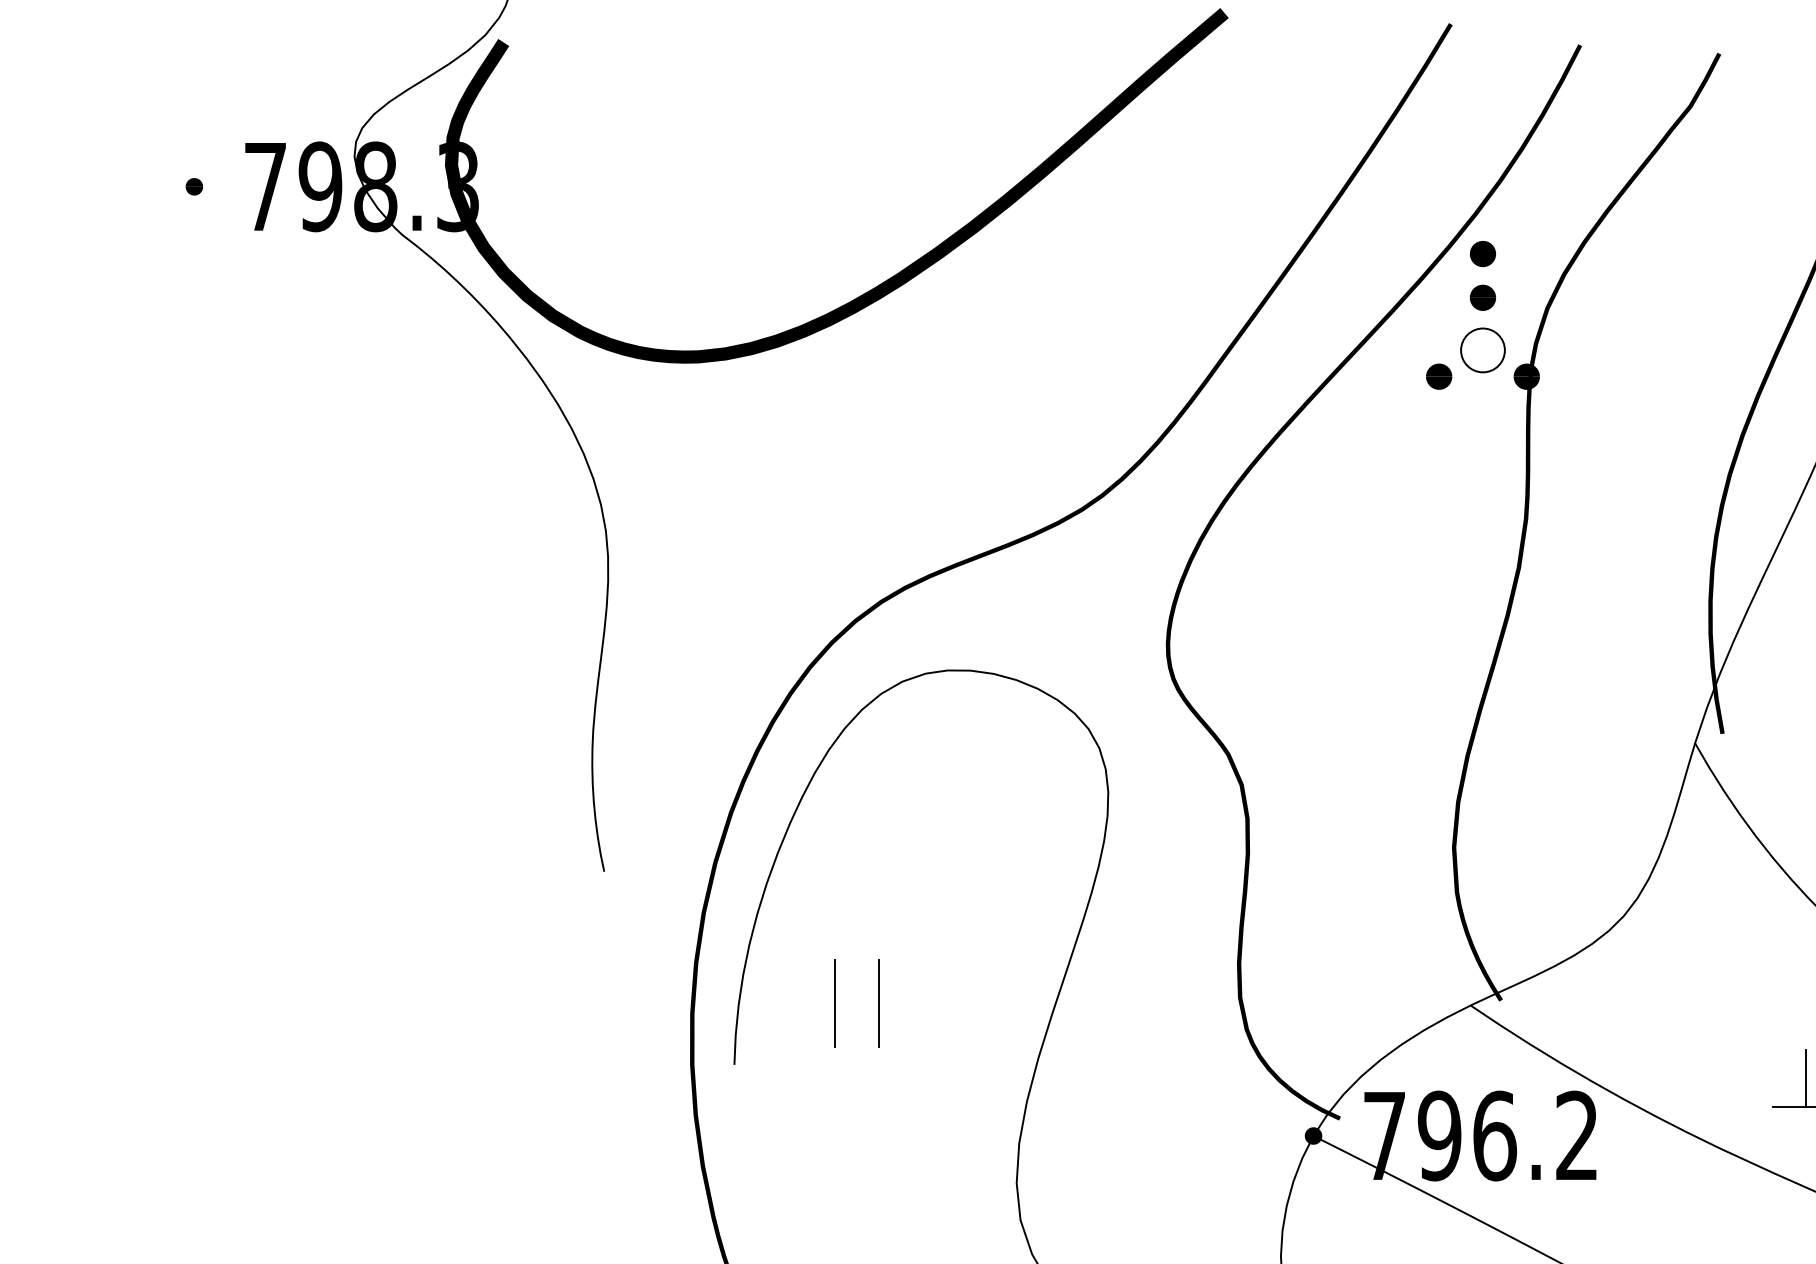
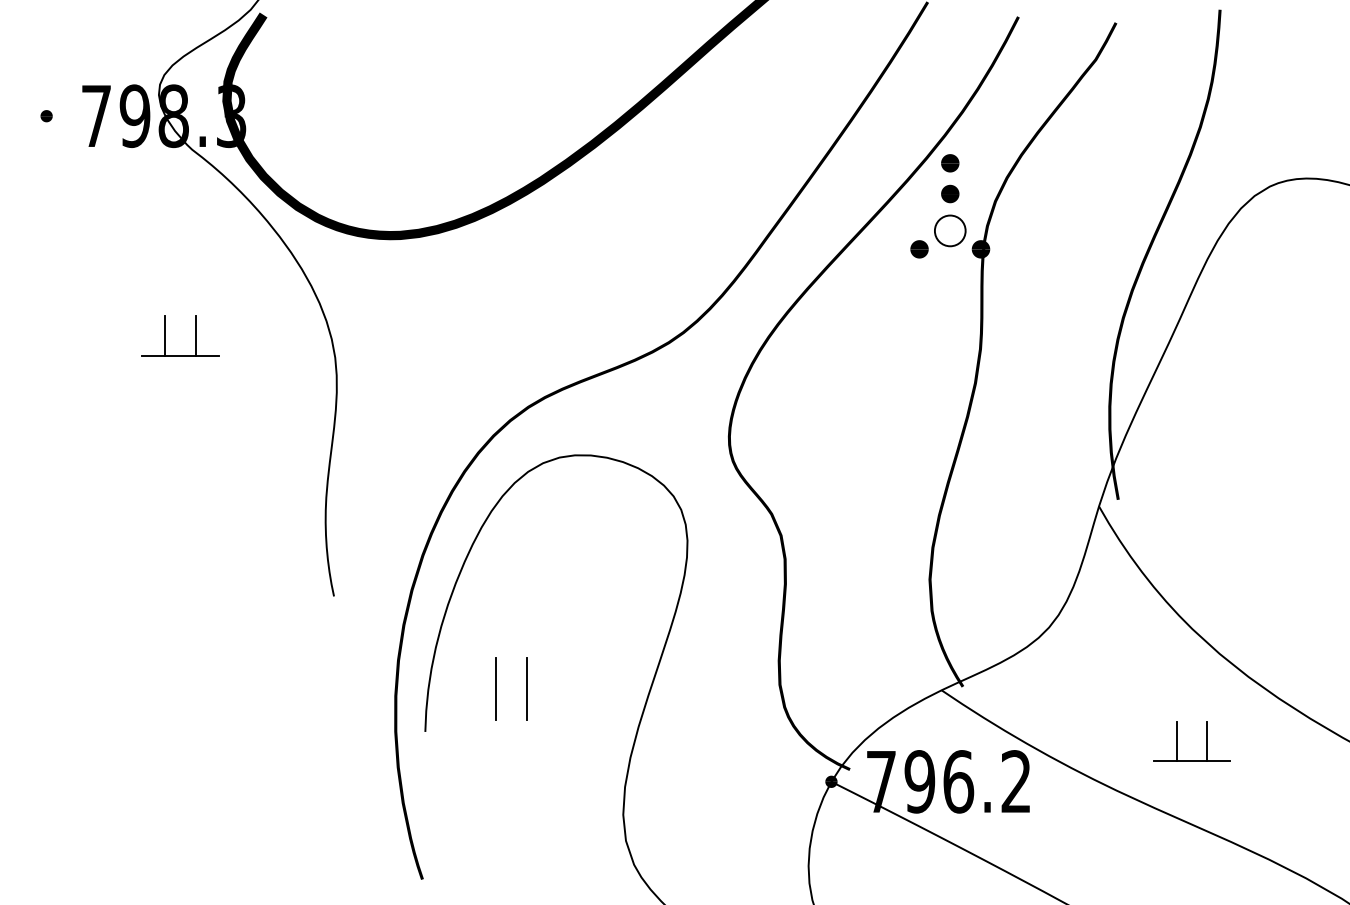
part: (363, 499) -> (165, 335), added

